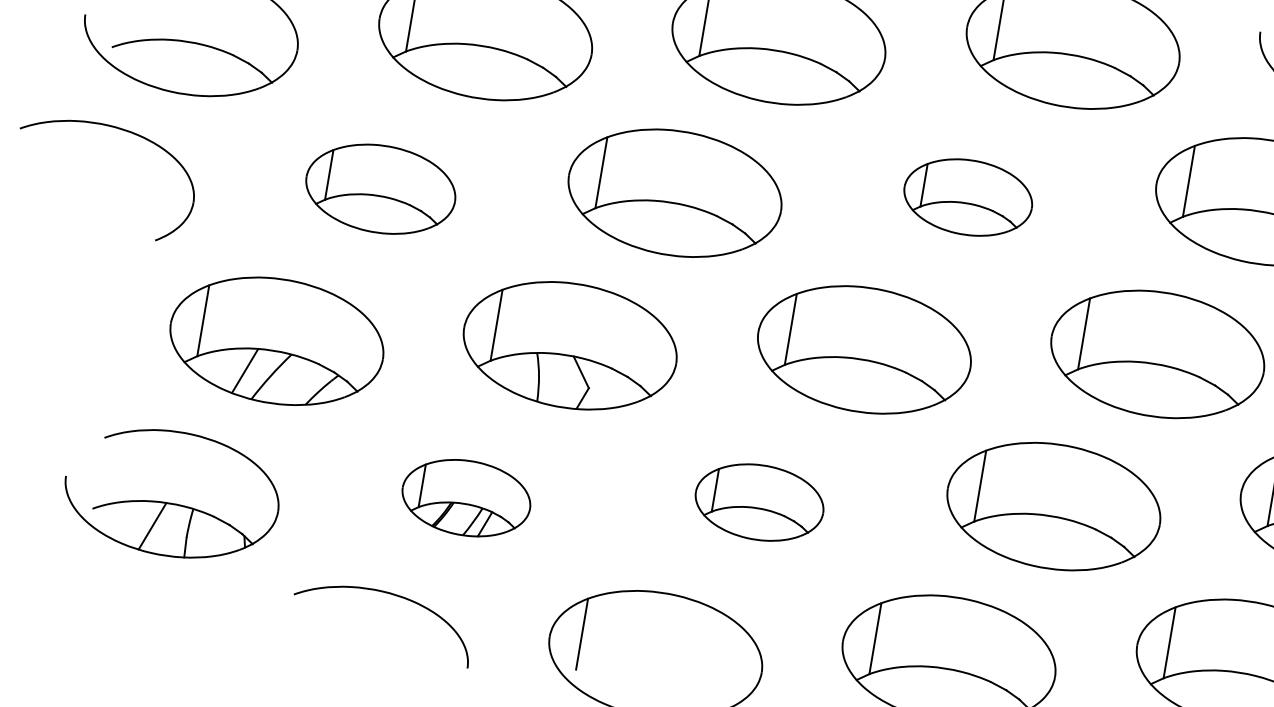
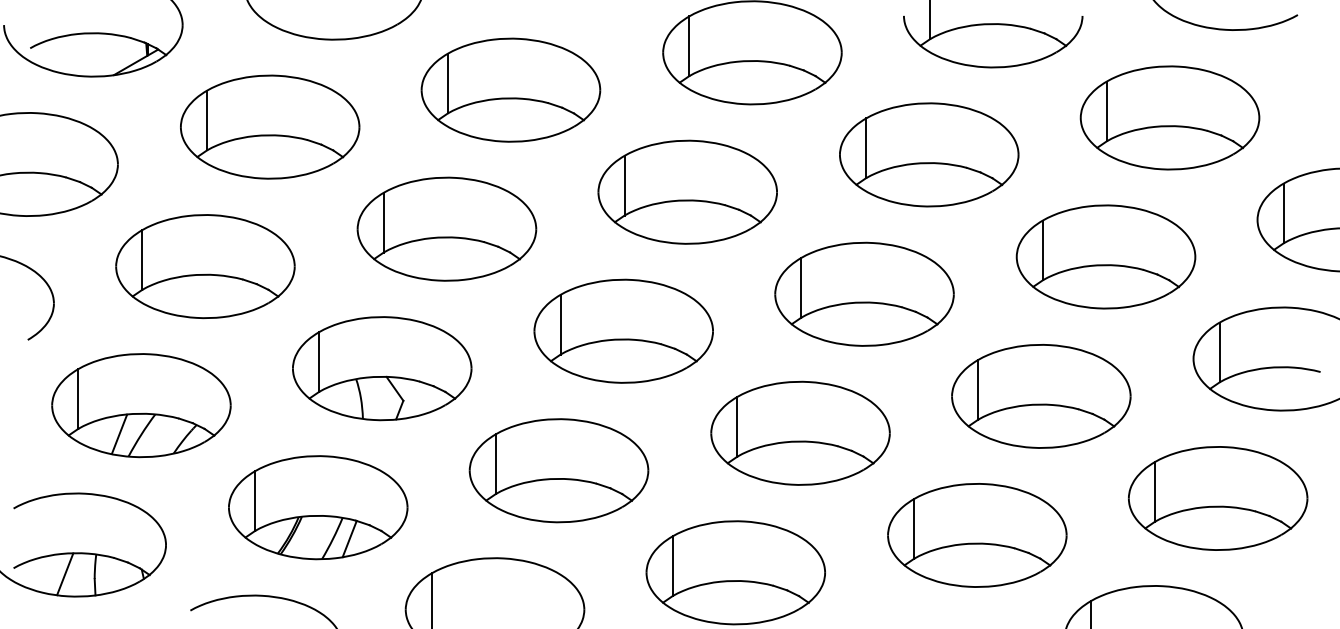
part: (380, 189) -> (205, 266), size x1.43
part: (968, 196) -> (687, 191), size x1.67
part: (466, 497) -> (318, 507), size x1.67
part: (759, 502) -> (558, 470), size x1.67

